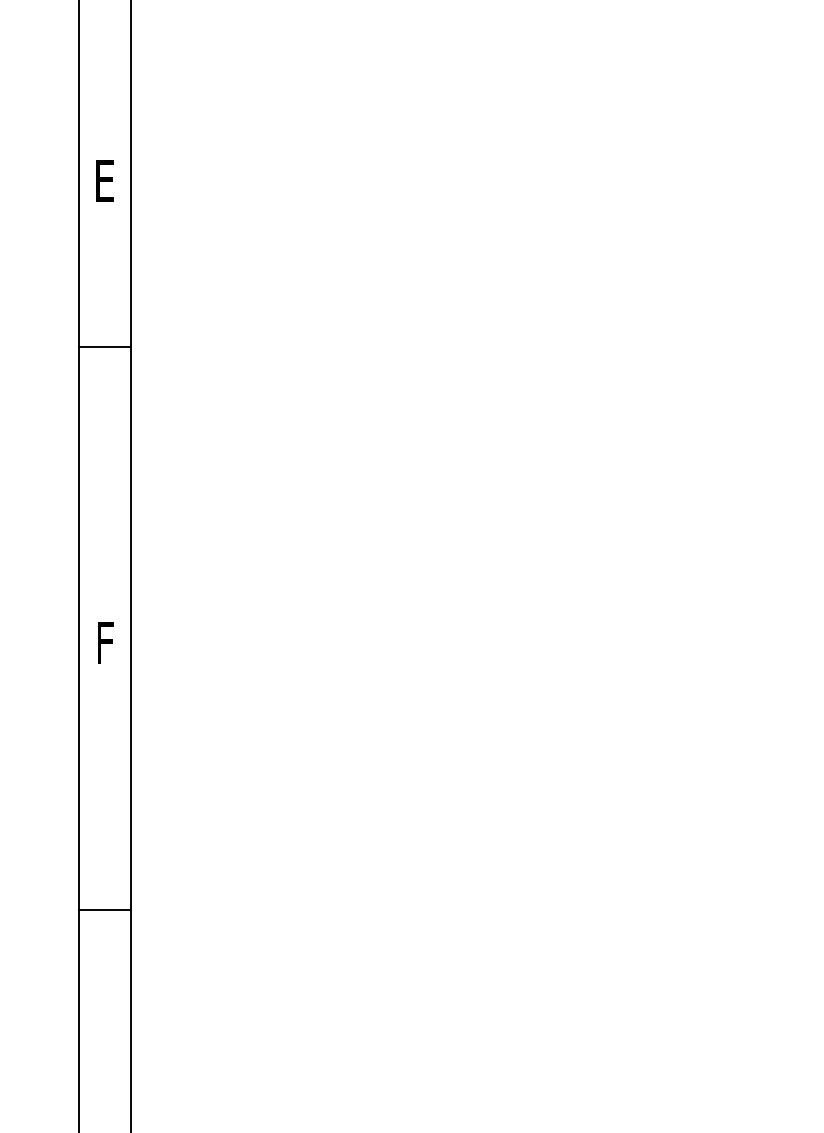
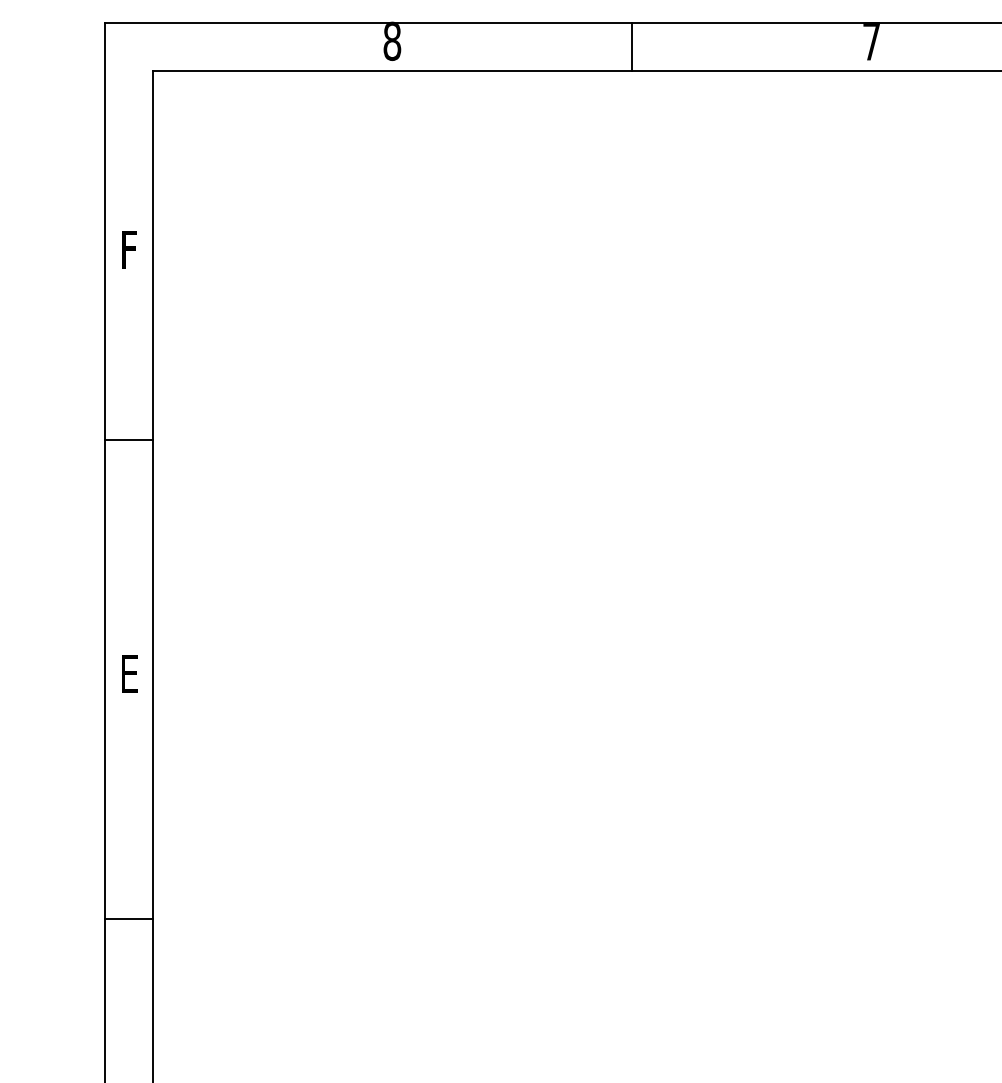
text: (105, 180) -> (129, 249), E -> F
line: (105, 346) -> (129, 439), moved
text: (105, 642) -> (129, 673), F -> E

